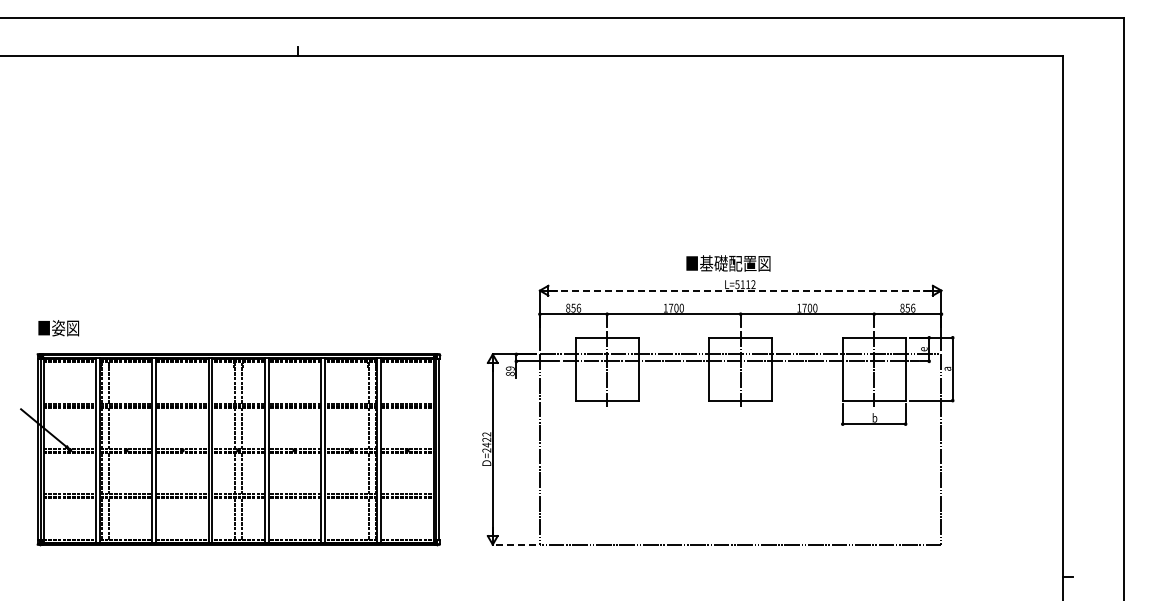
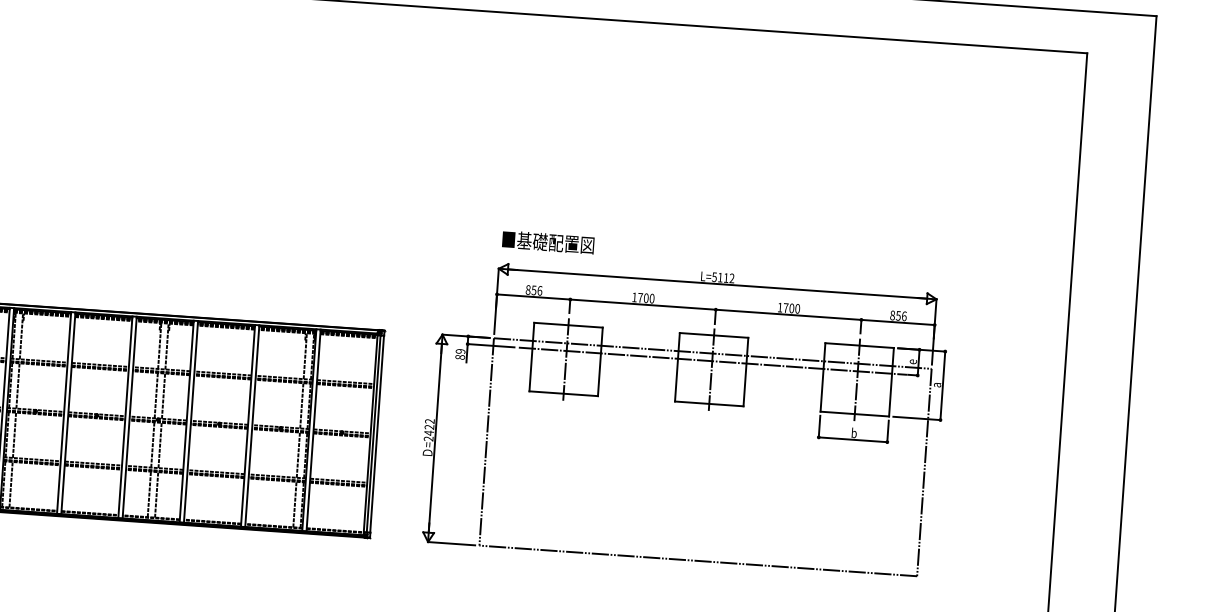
text: (728, 263) -> (548, 242), moved
line: (740, 290) -> (717, 283), dashed -> solid
line: (514, 544) -> (451, 543), dashed -> solid

